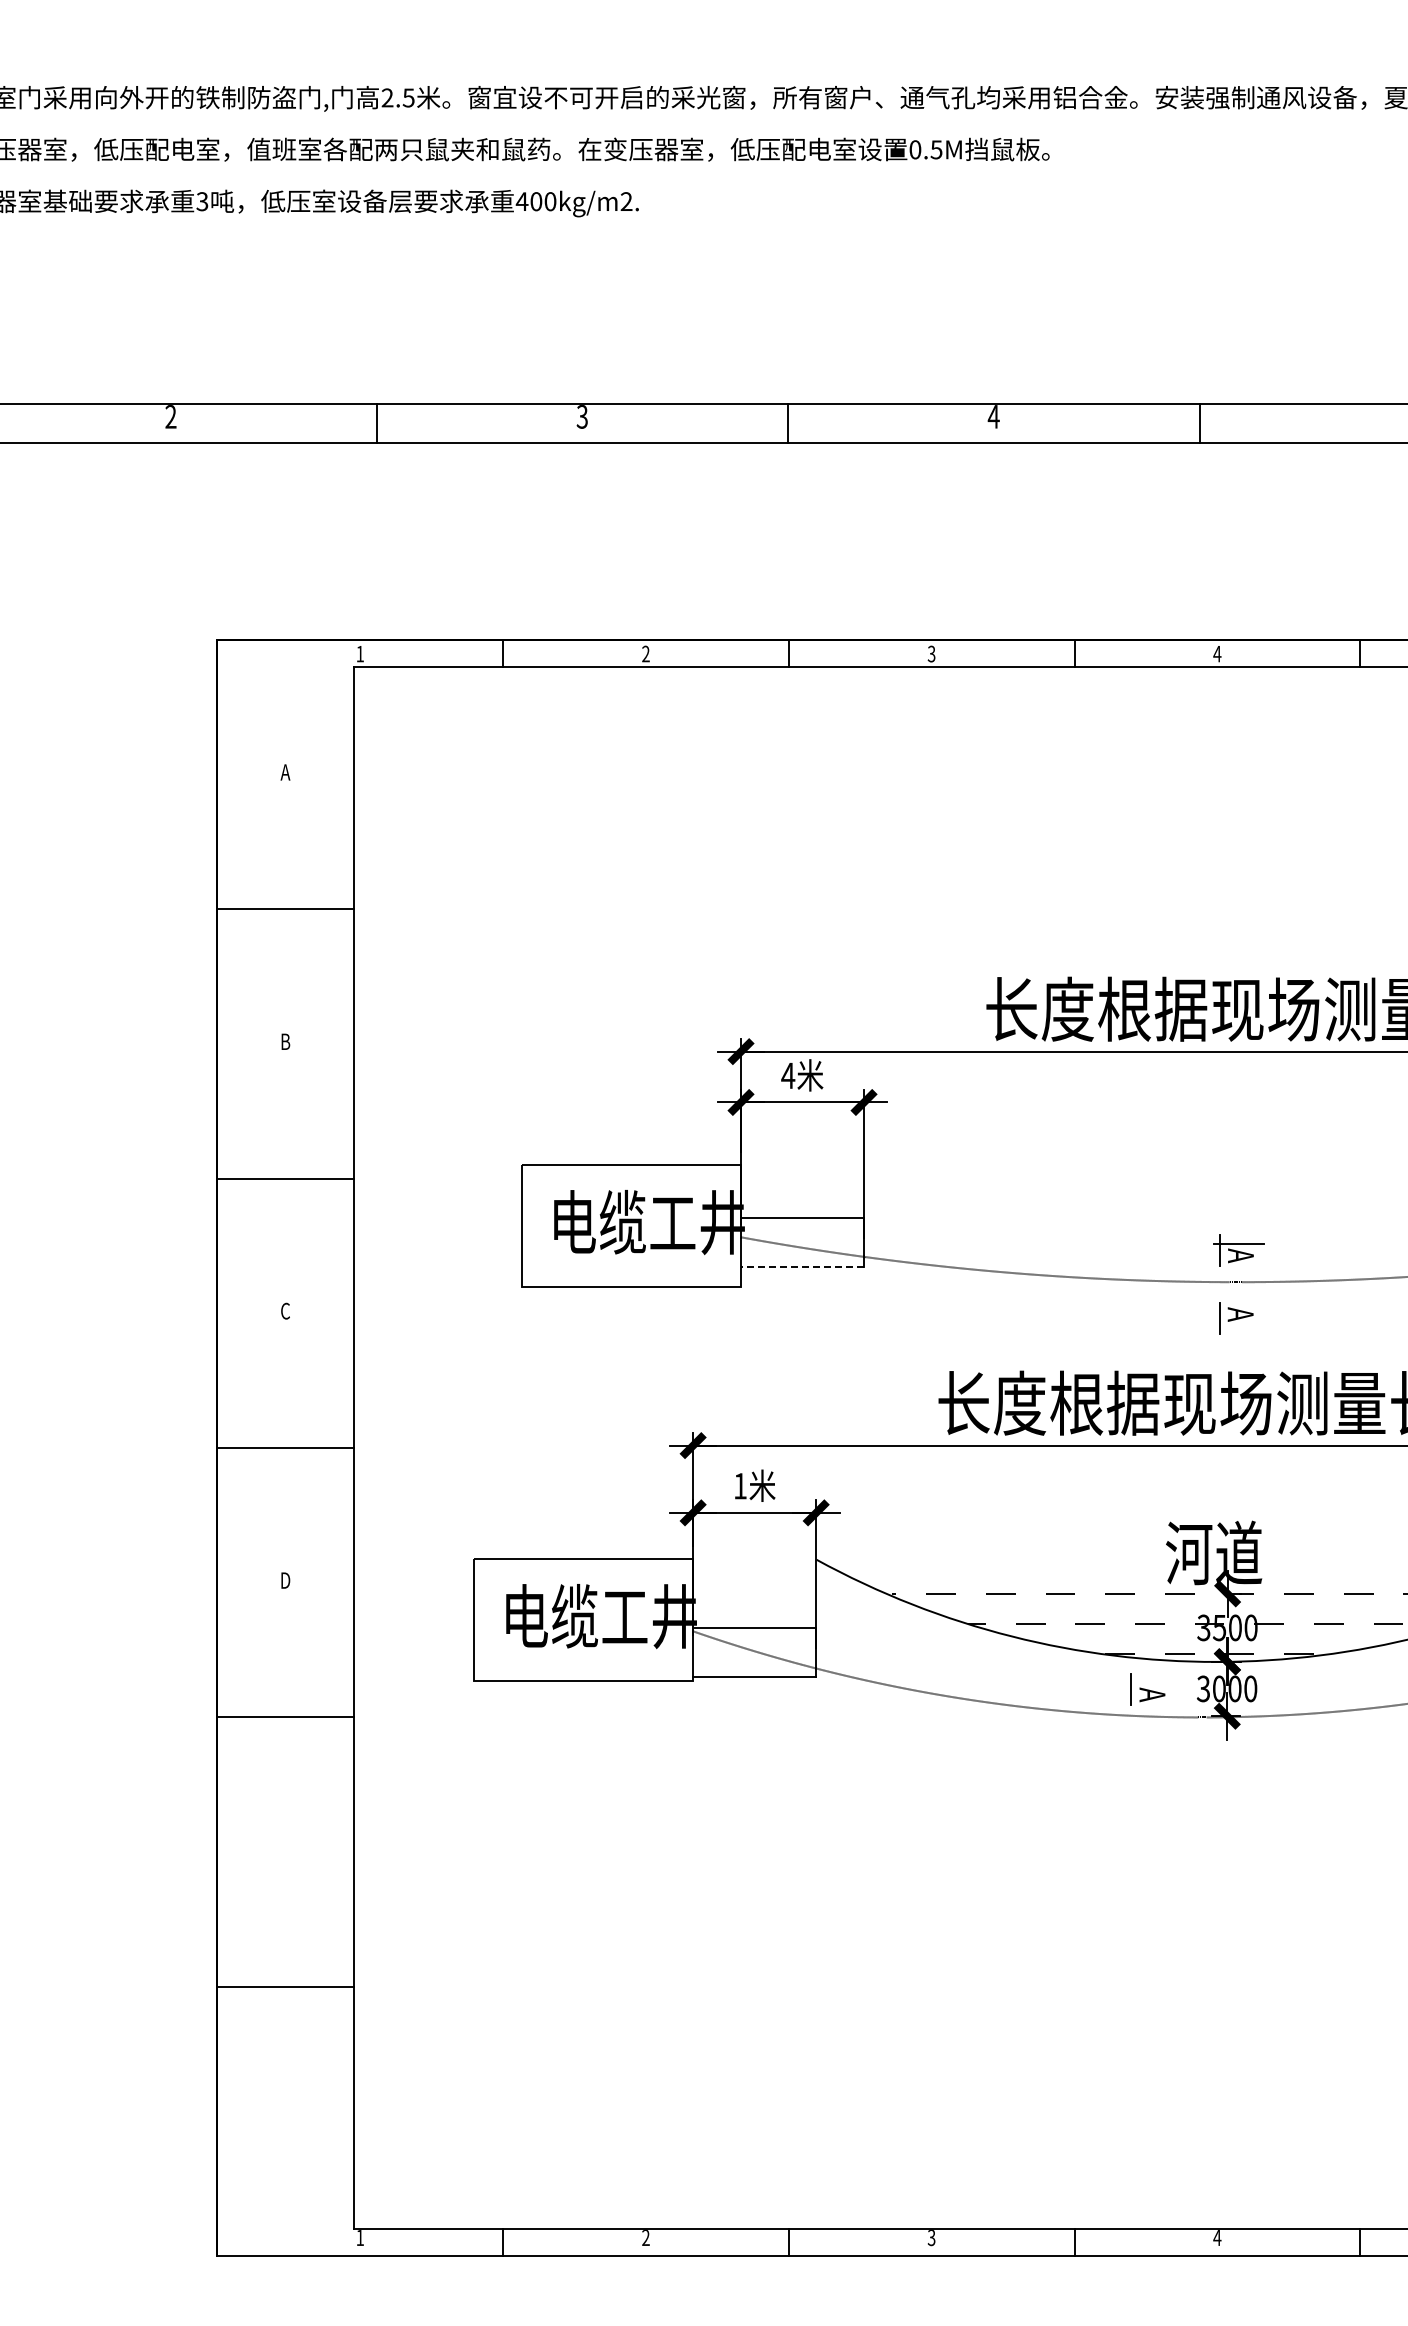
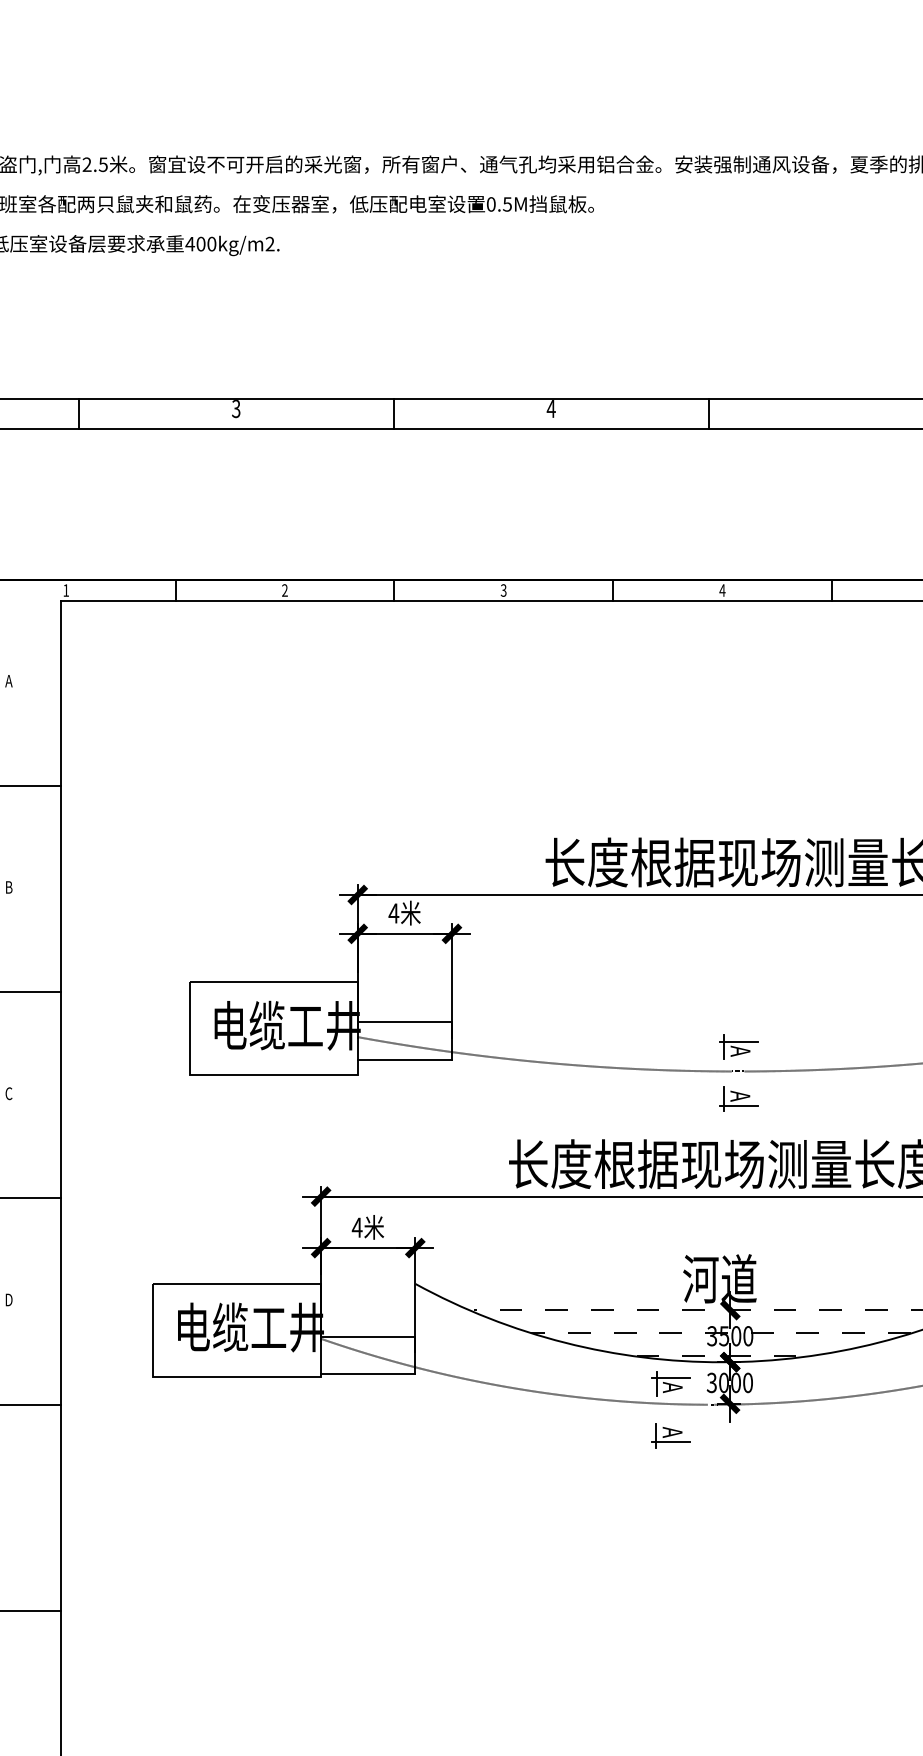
line: (802, 1266) -> (404, 1059), dashed -> solid
line: (1238, 1326) -> (738, 1105), added
text: (740, 1486) -> (357, 1227), 1 -> 4
line: (1150, 1682) -> (671, 1378), added
part: (1149, 1757) -> (670, 1435), added

